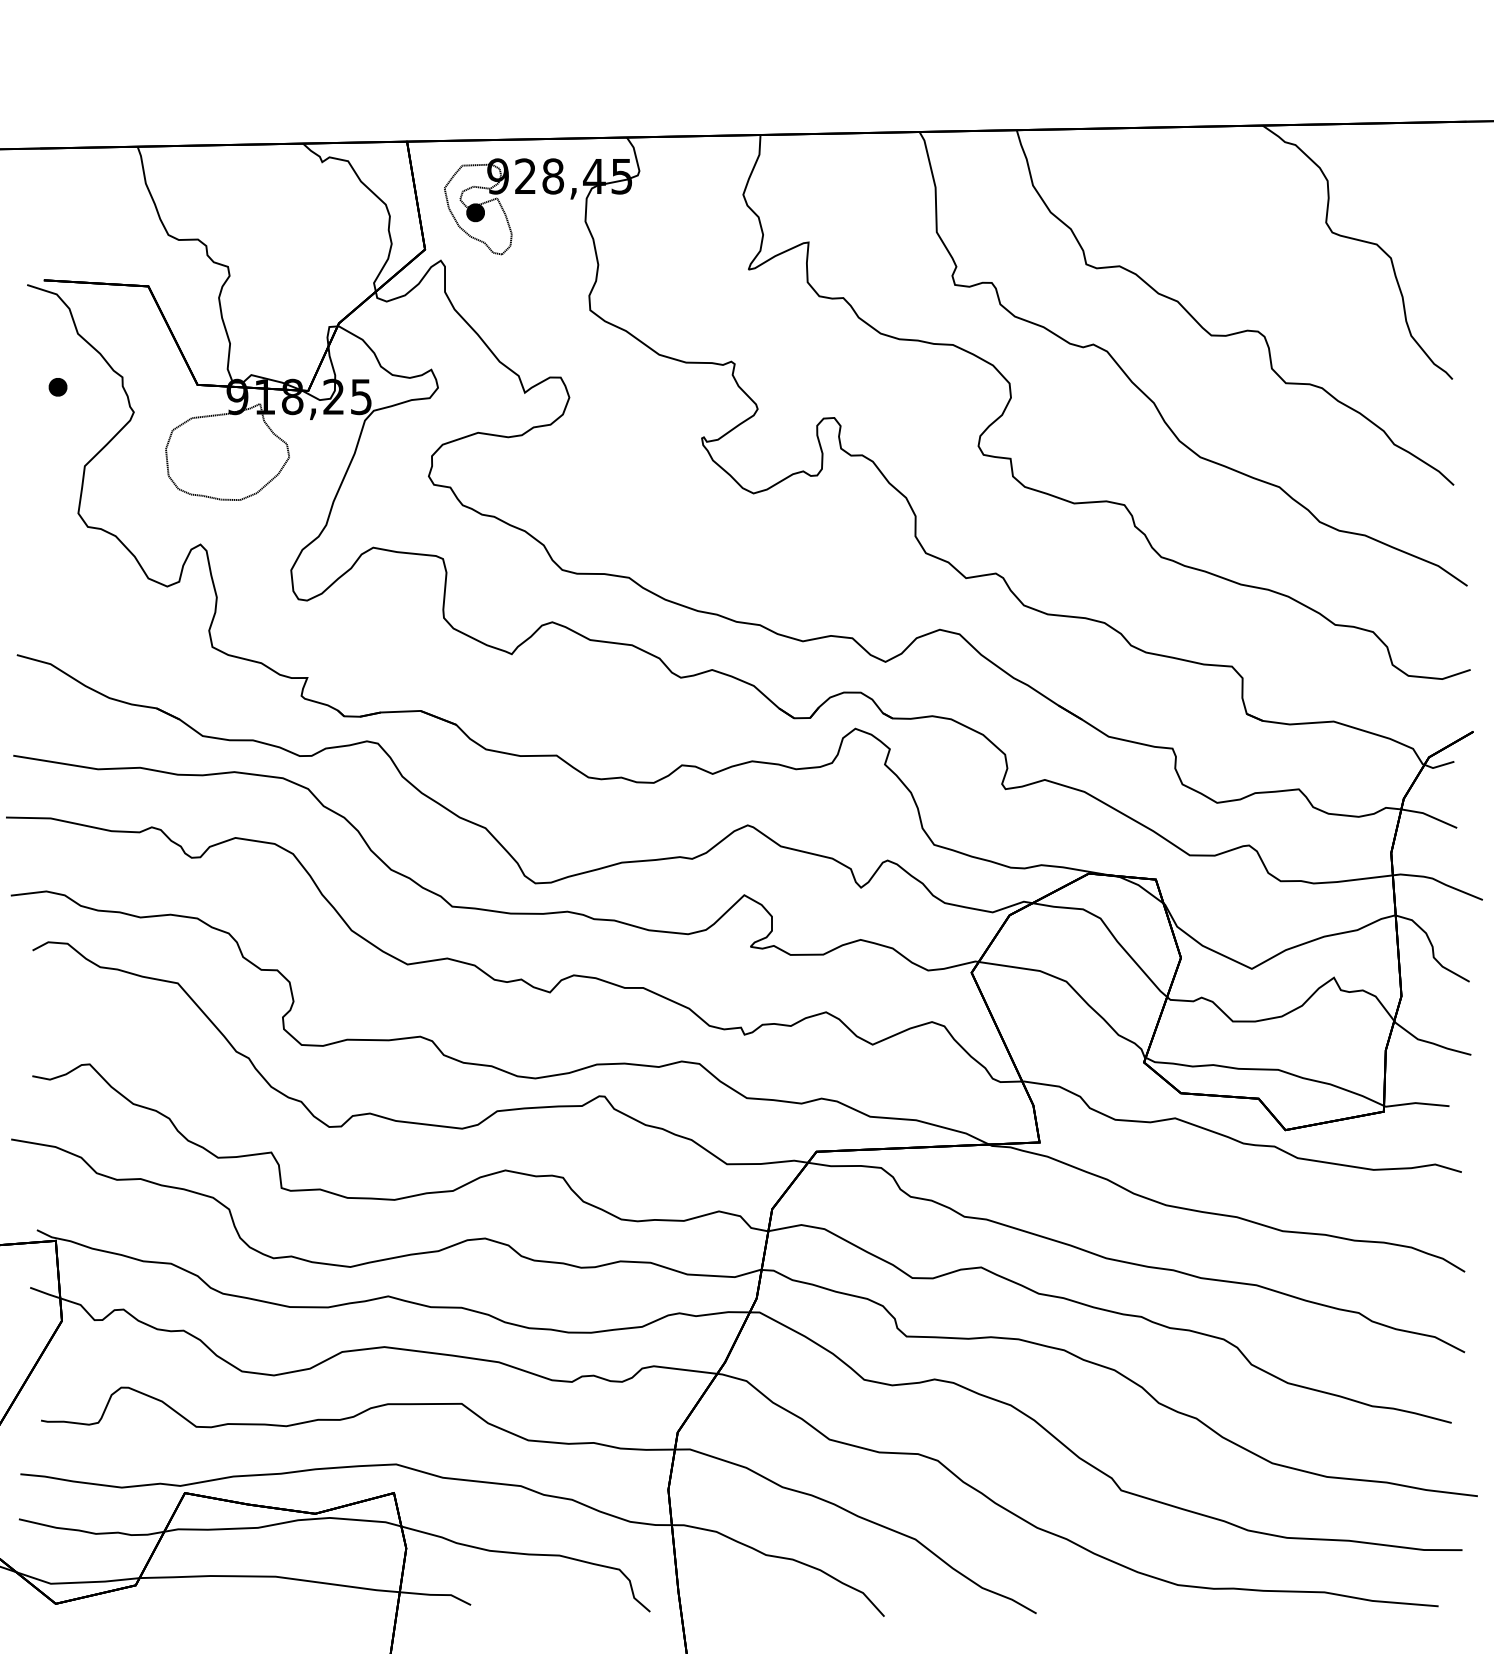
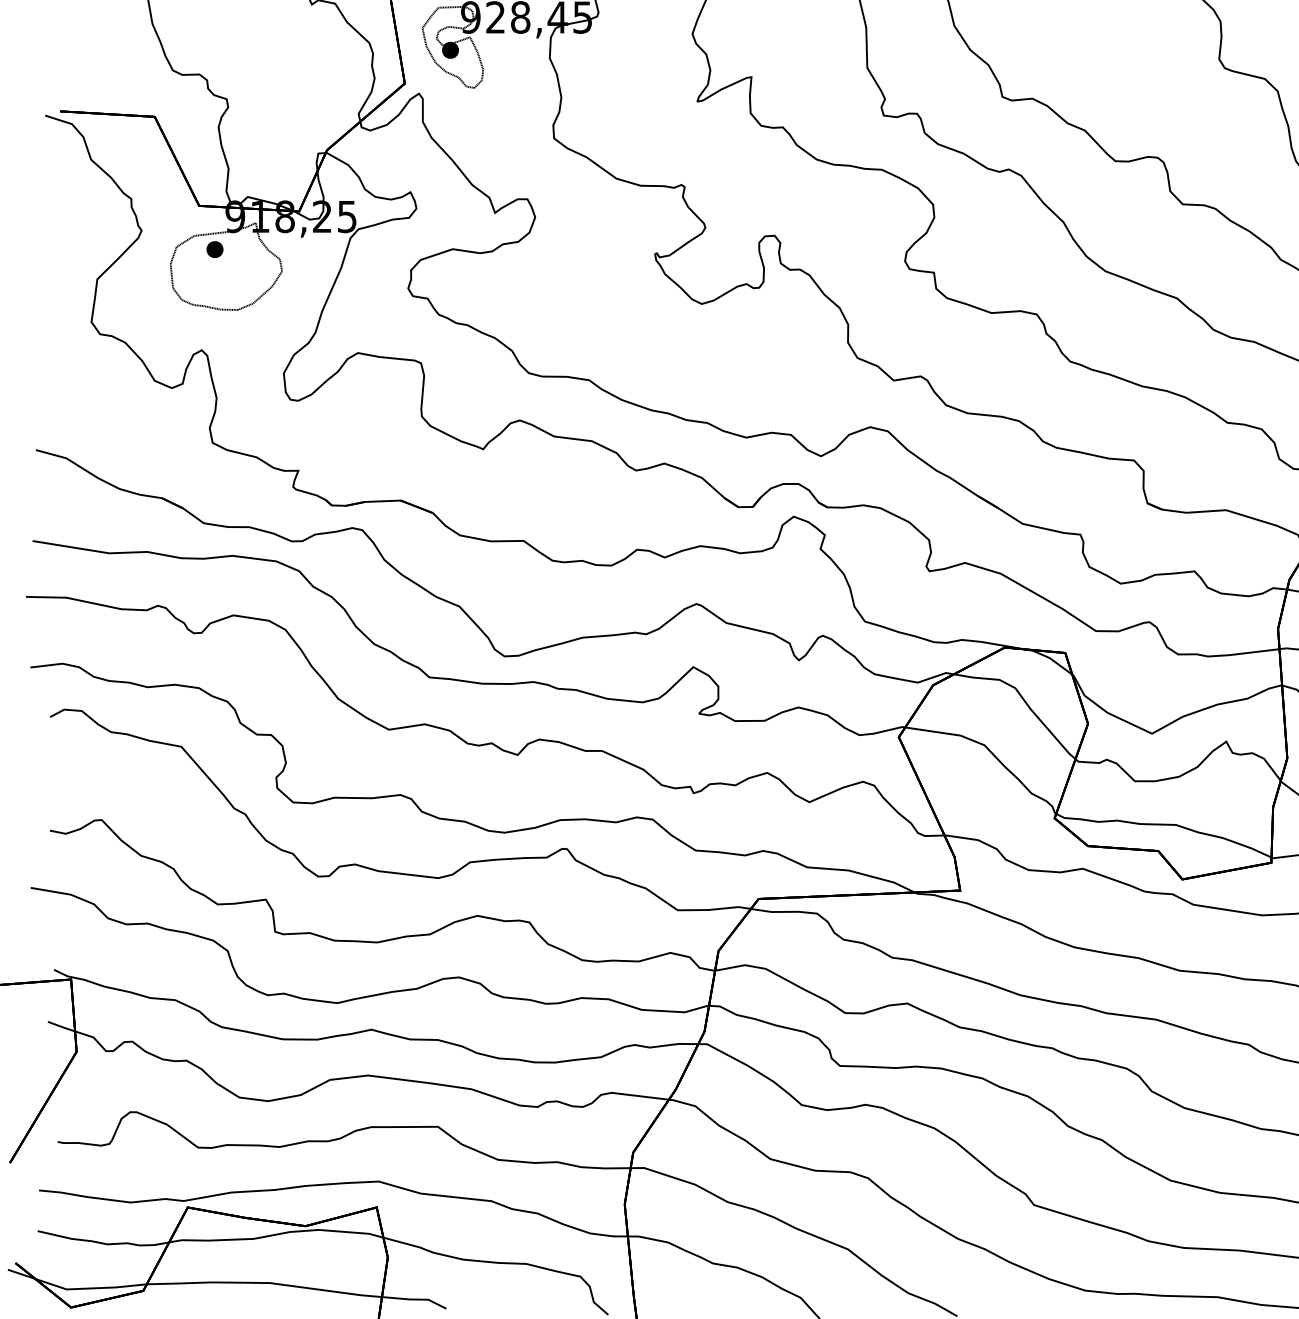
part: (57, 387) -> (214, 249), moved

